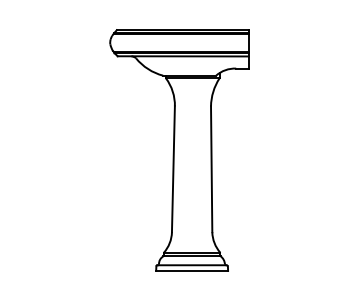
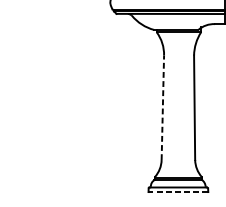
line: (173, 169) -> (162, 107), solid -> dashed
line: (192, 270) -> (178, 191), solid -> dashed

